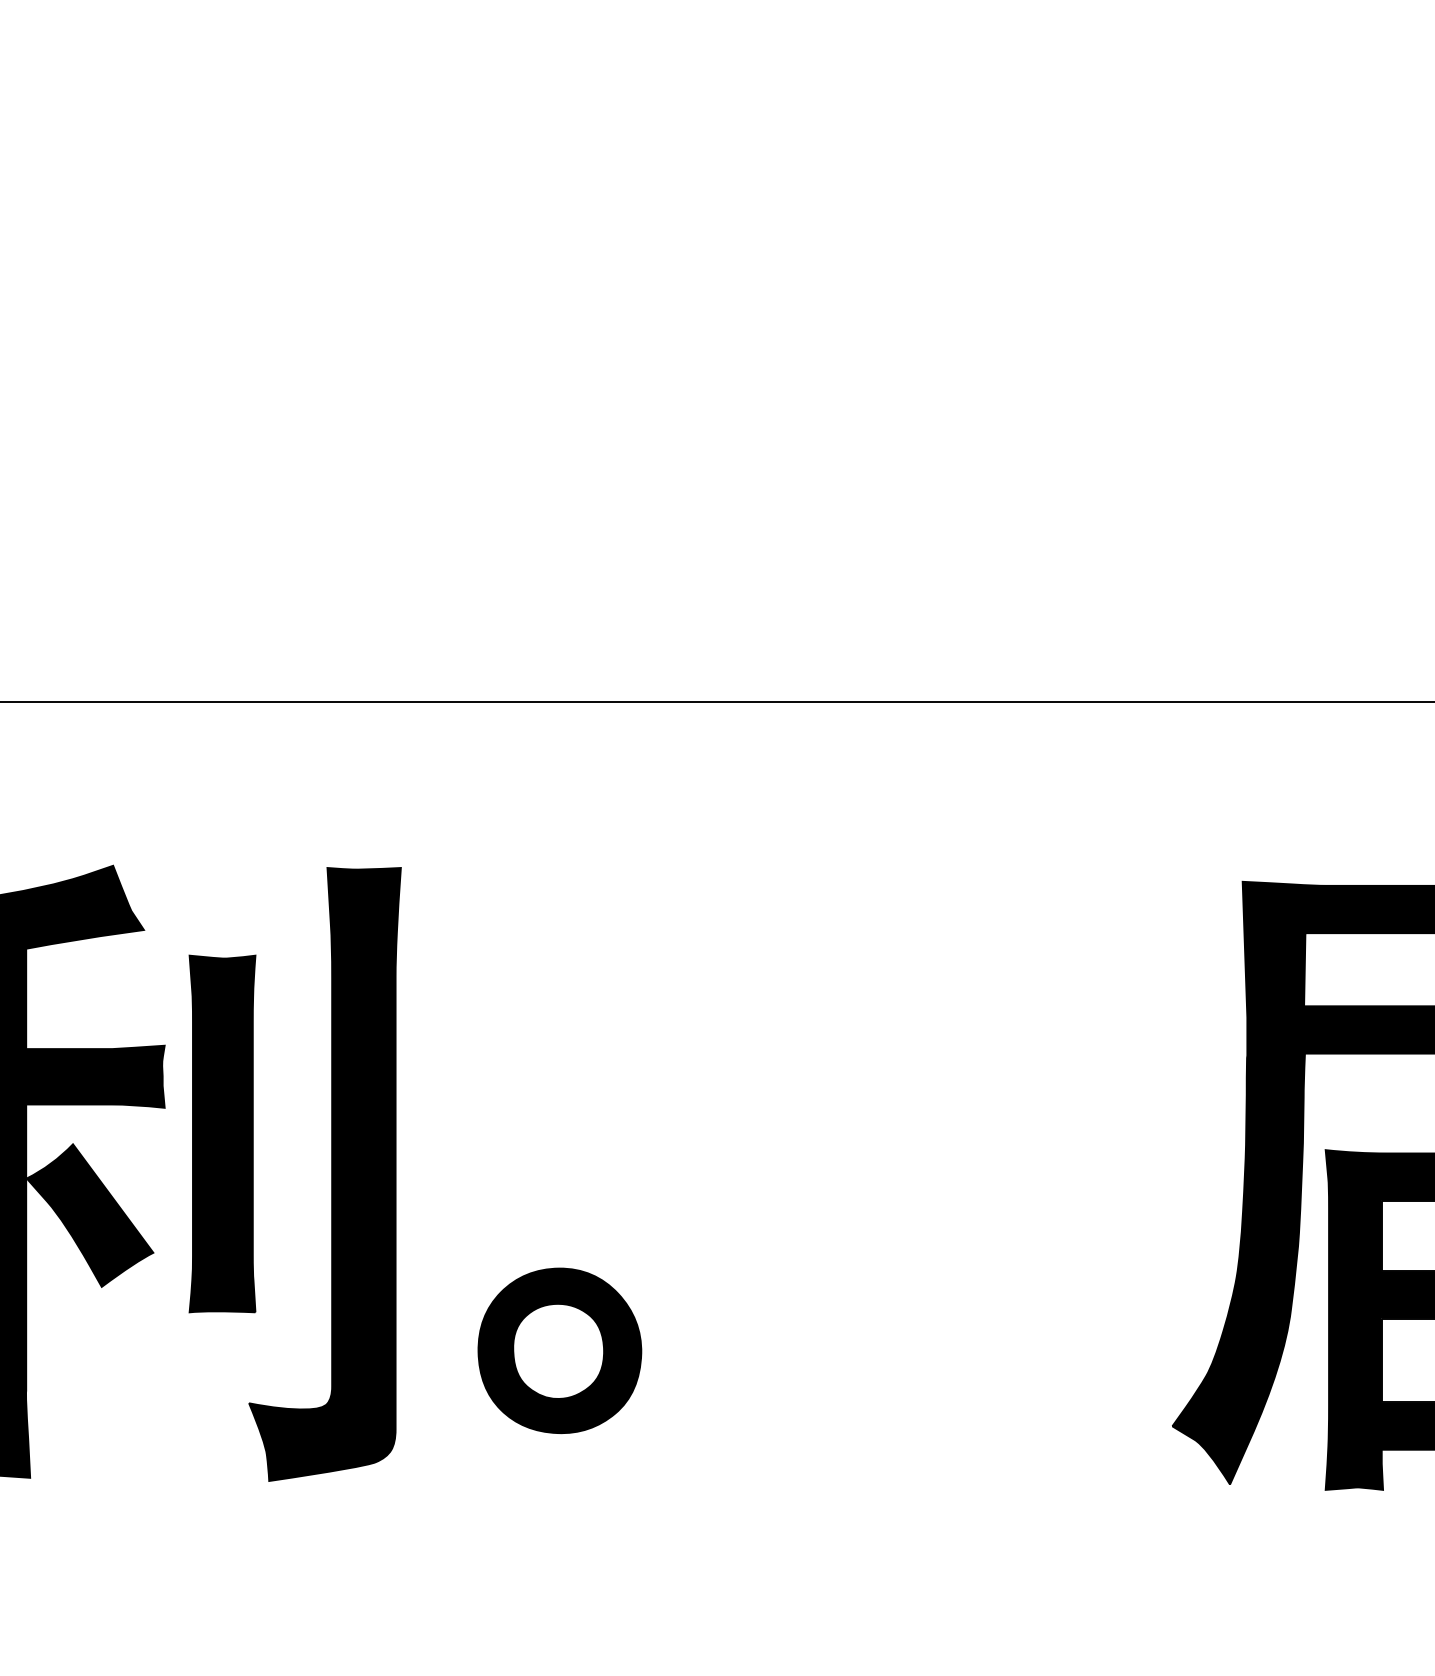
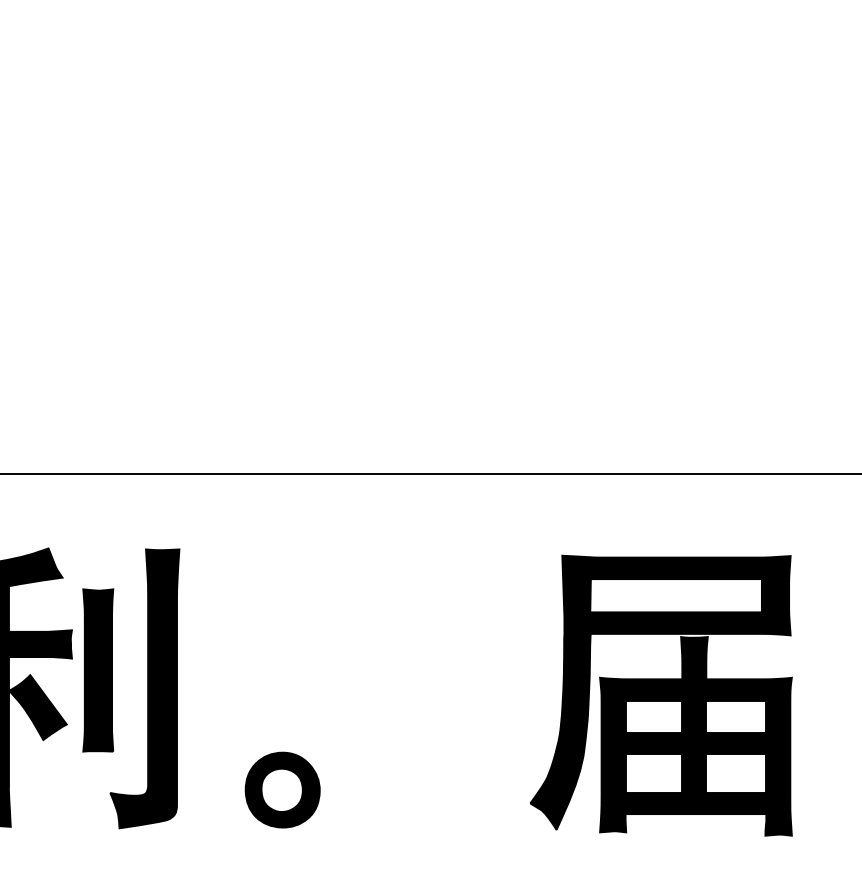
part: (559, 1349) -> (282, 789), moved

